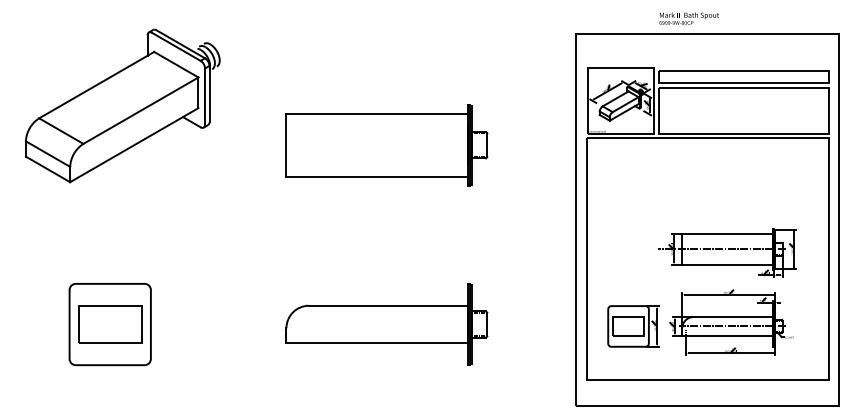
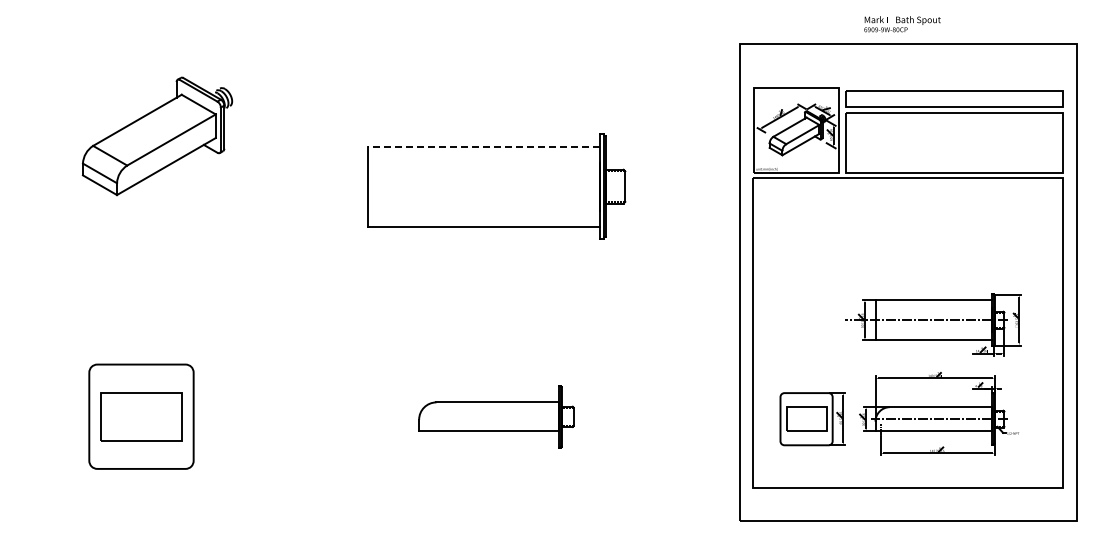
text: (689, 18) -> (902, 24), moved
part: (122, 106) -> (157, 136), size x0.6
line: (376, 113) -> (483, 146), solid -> dashed
part: (386, 324) -> (496, 416), size x0.6

